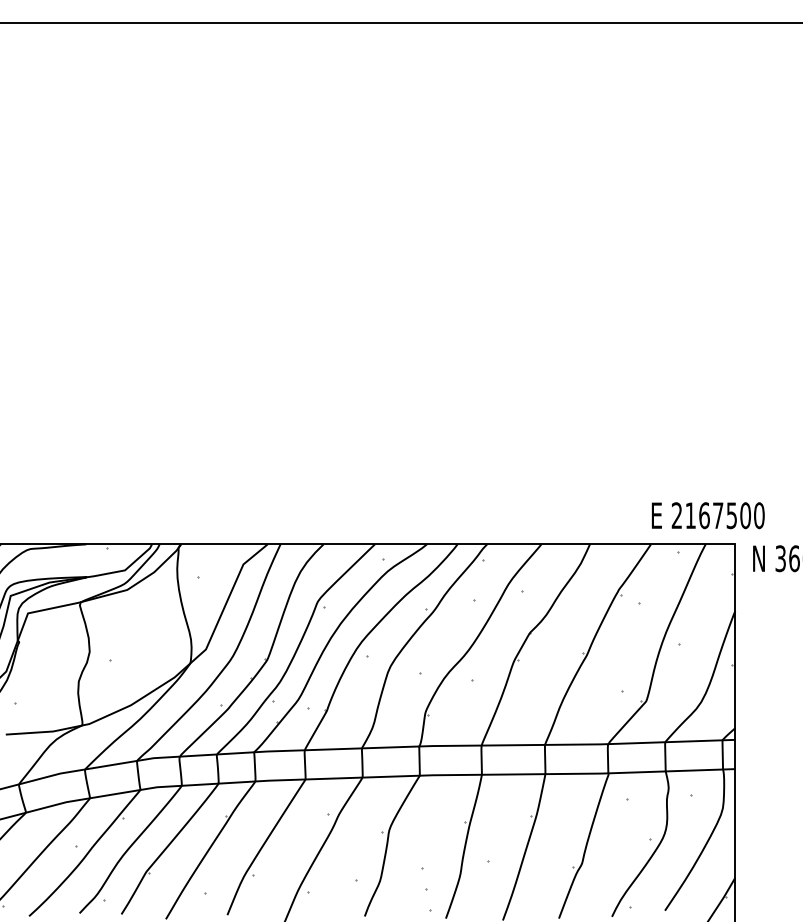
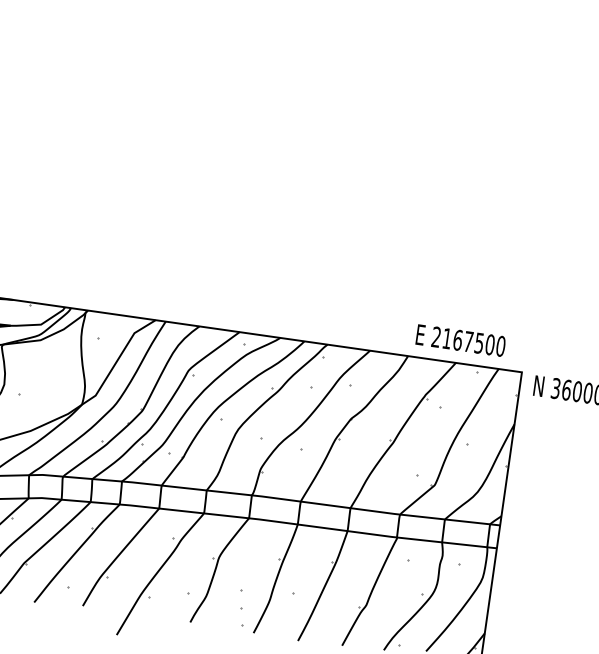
text: (707, 515) -> (460, 340), moved

